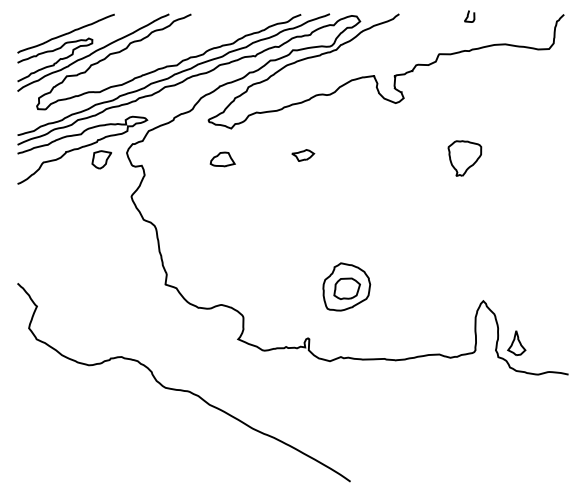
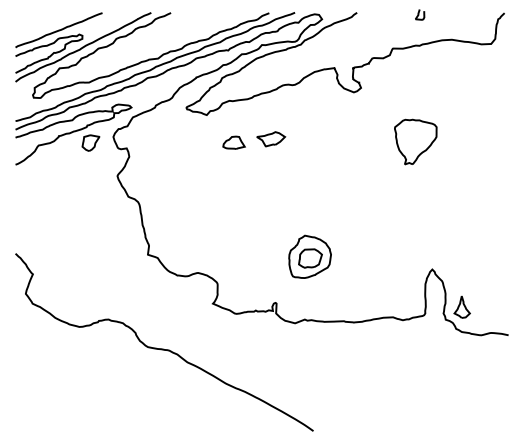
part: (302, 155) -> (270, 139), size x1.43
part: (464, 158) -> (415, 141), size x1.43
part: (222, 159) -> (233, 142), moved

